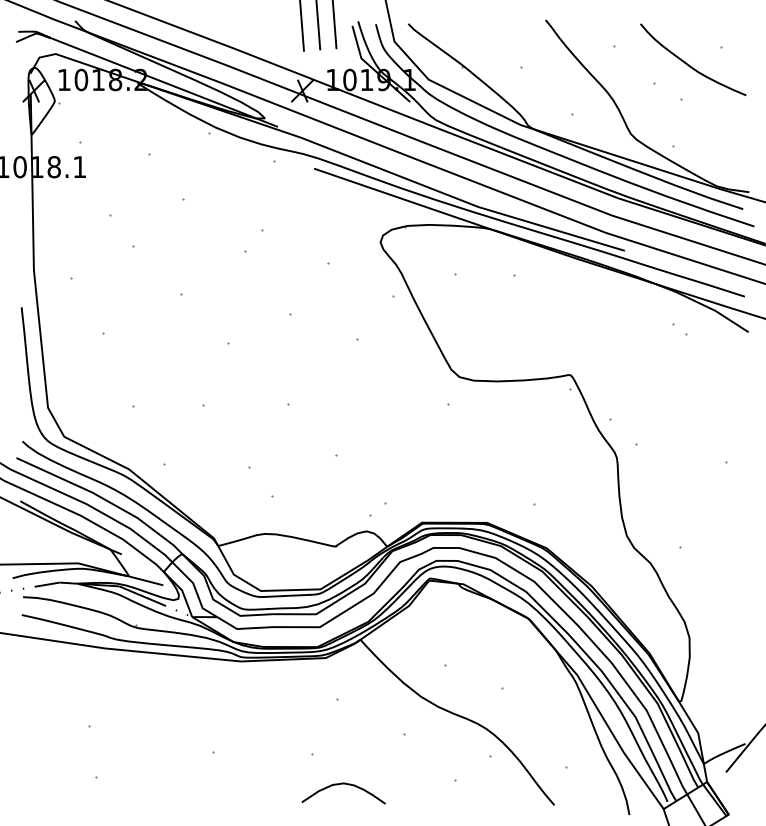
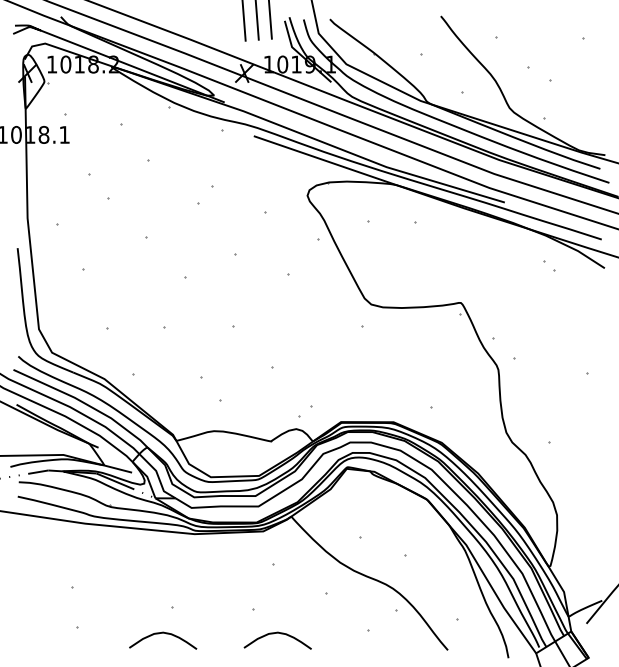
curve: (689, 64) -> (557, 52), removed
curve: (201, 784) -> (162, 633), added

